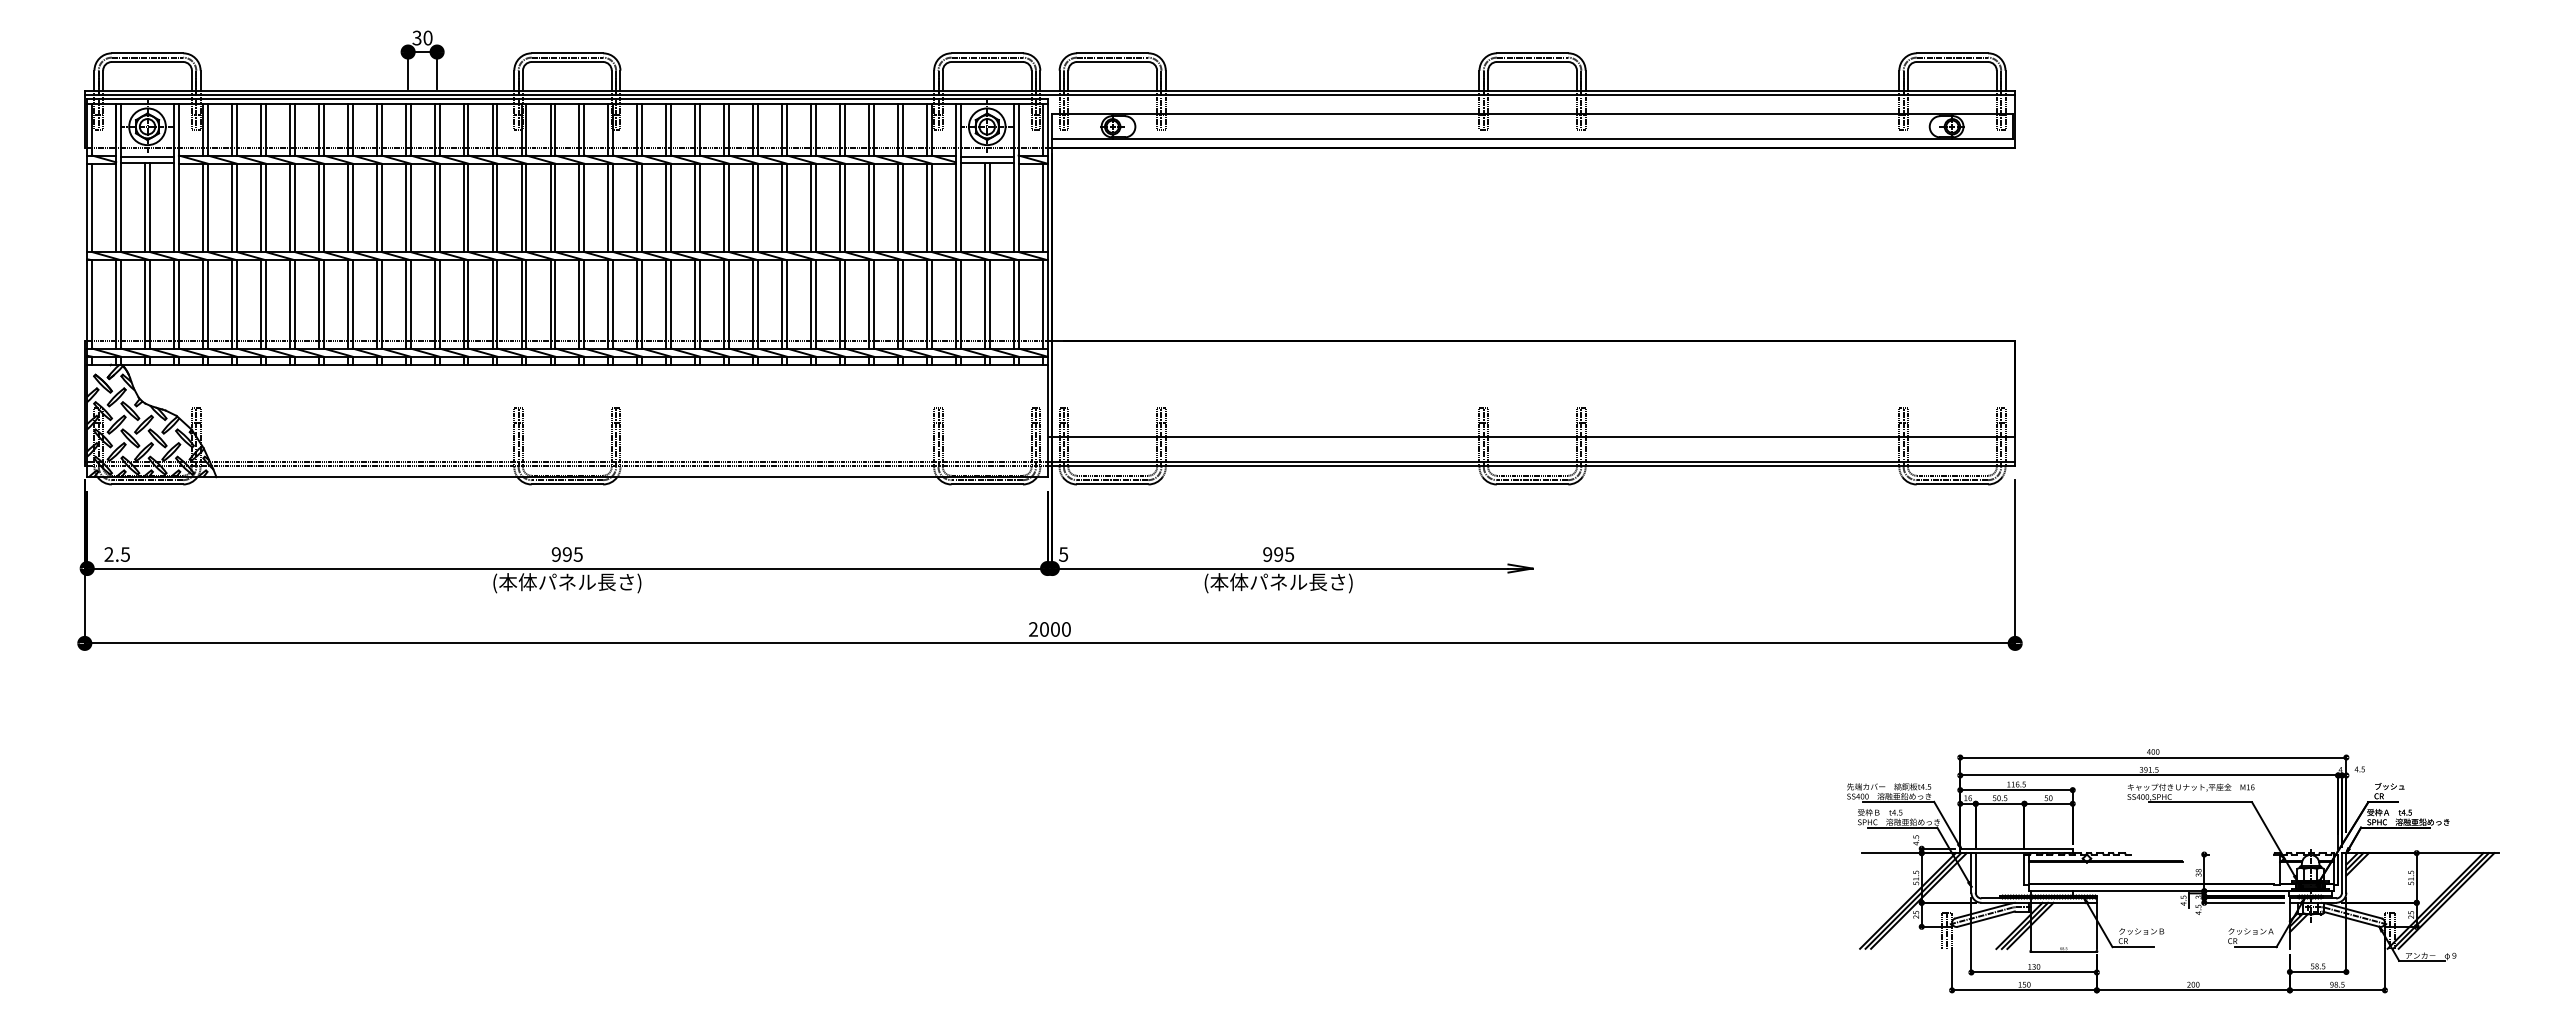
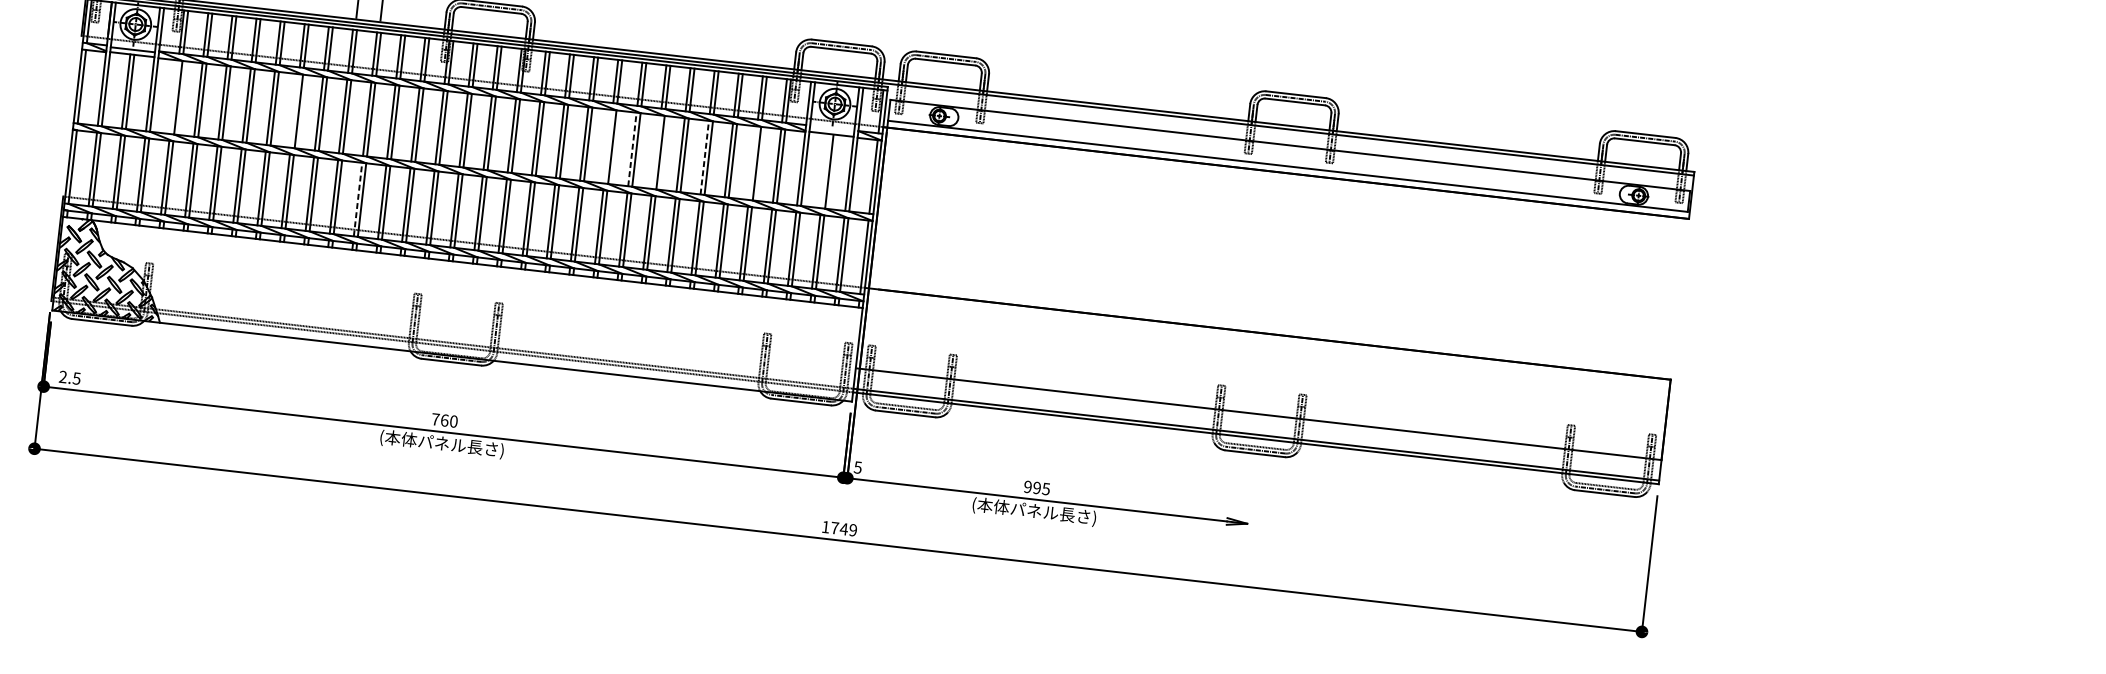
line: (986, 157) -> (831, 129), removed
line: (203, 207) -> (174, 97), removed
line: (347, 207) -> (294, 110), removed
line: (724, 207) -> (608, 146), removed
line: (753, 207) -> (632, 149), solid -> dashed
line: (782, 207) -> (656, 151), removed
line: (840, 207) -> (705, 157), solid -> dashed
line: (897, 207) -> (752, 162), removed
line: (984, 207) -> (825, 171), removed
line: (434, 303) -> (357, 198), solid -> dashed
text: (566, 554) -> (444, 420), 995 -> 760
text: (1049, 629) -> (839, 528), 2000 -> 1749

